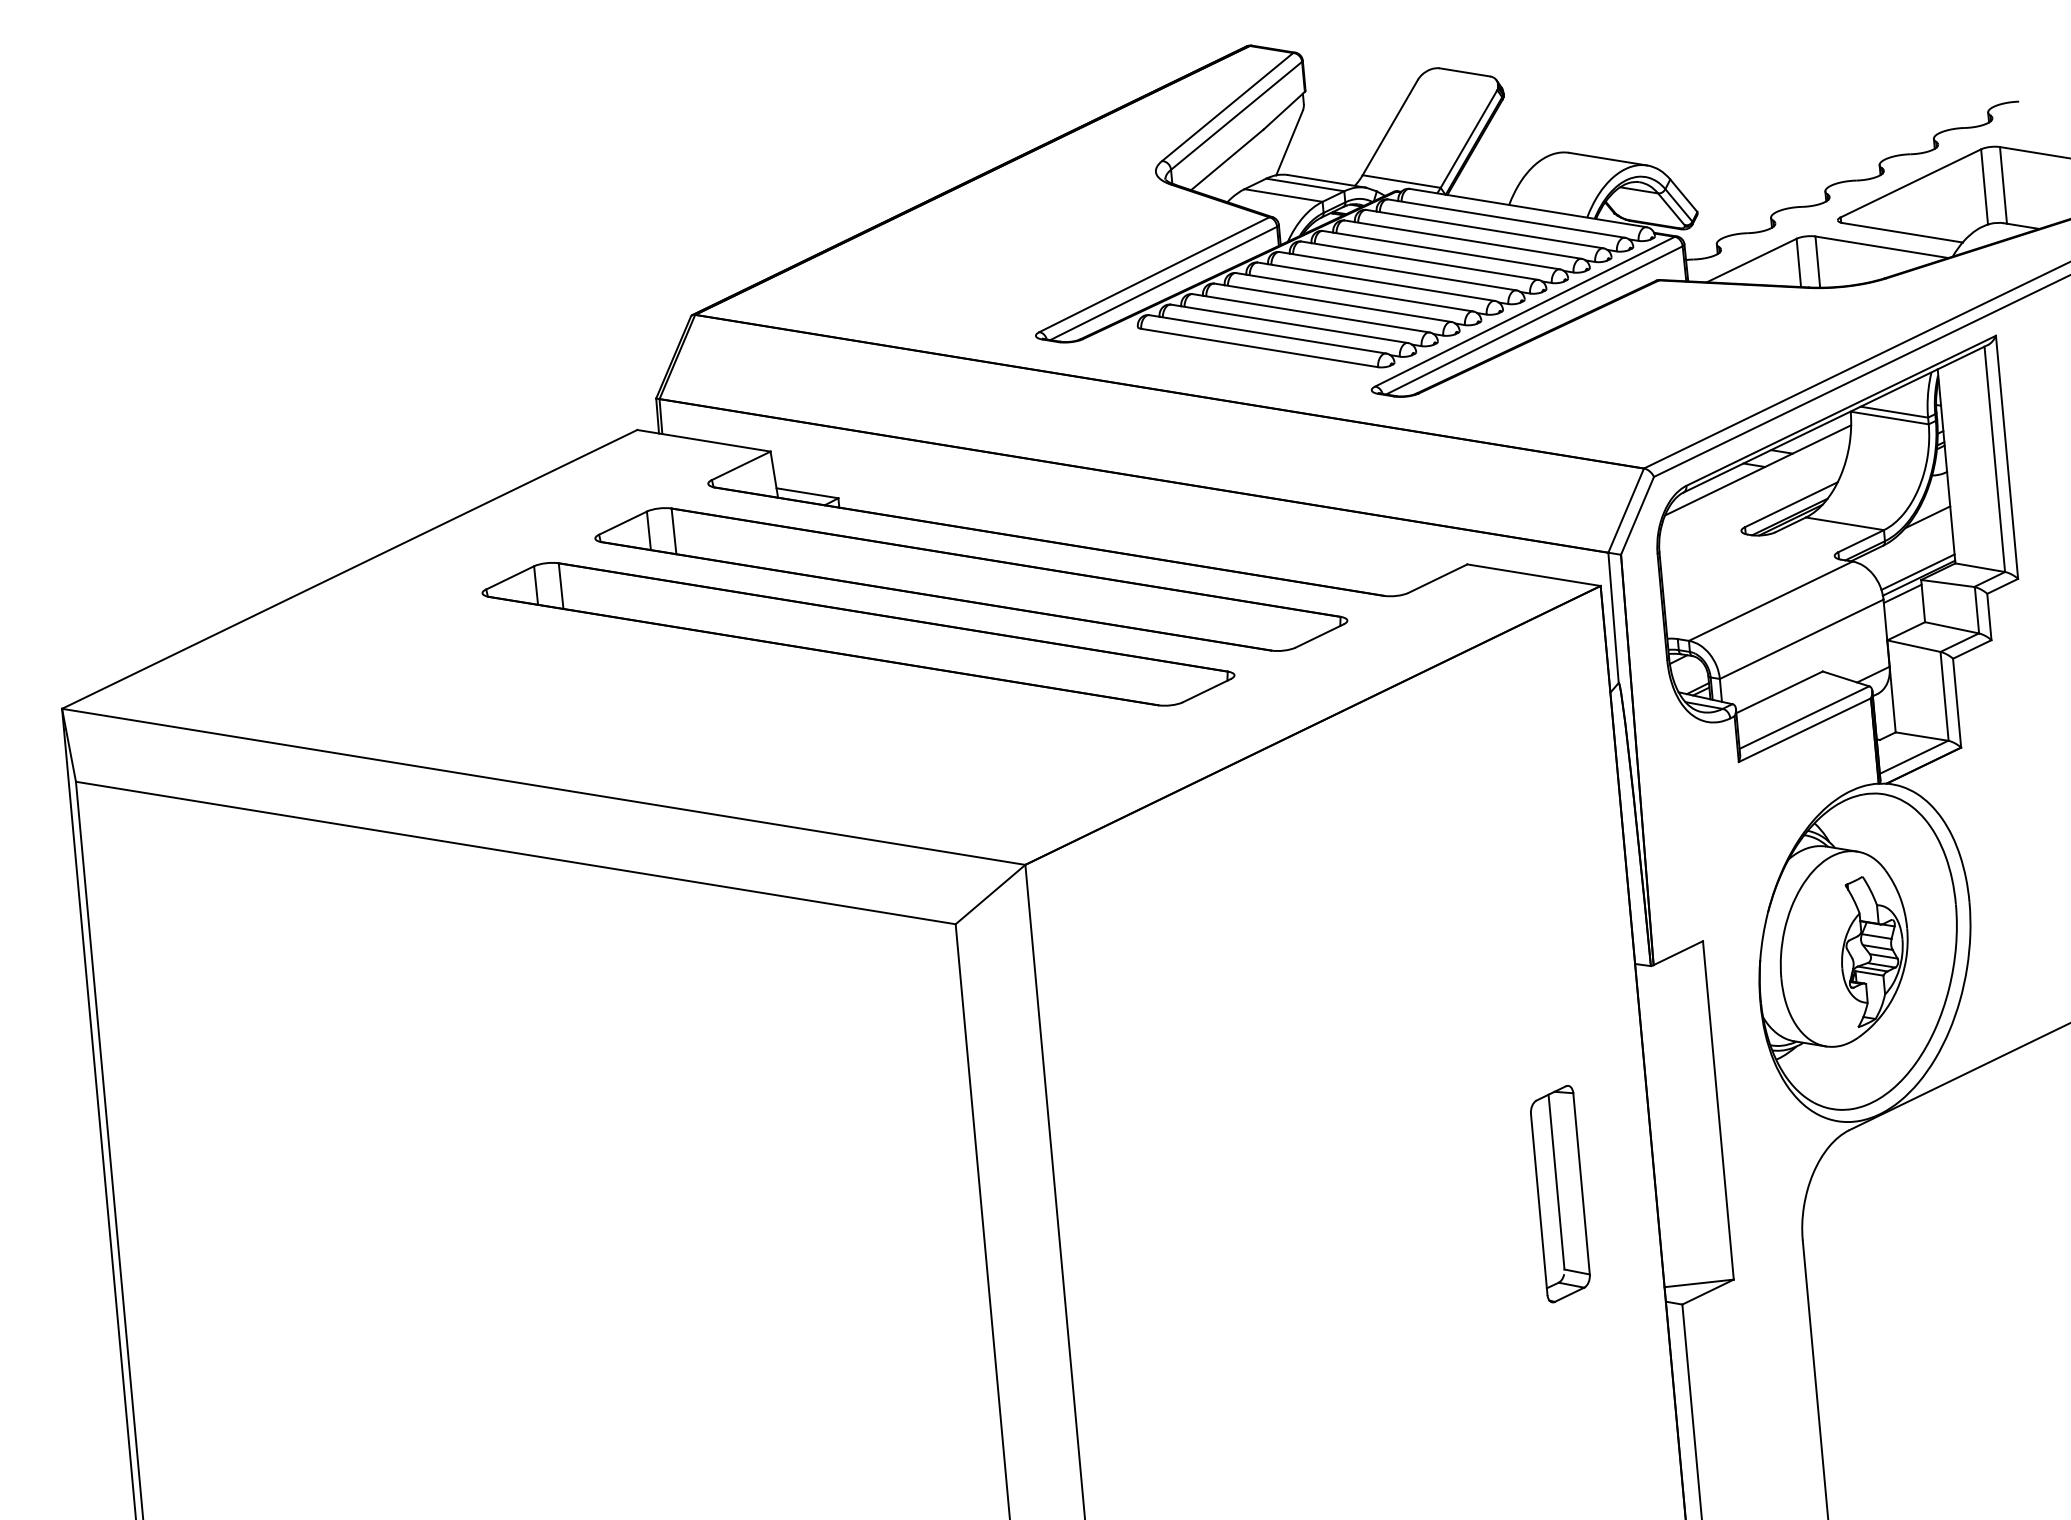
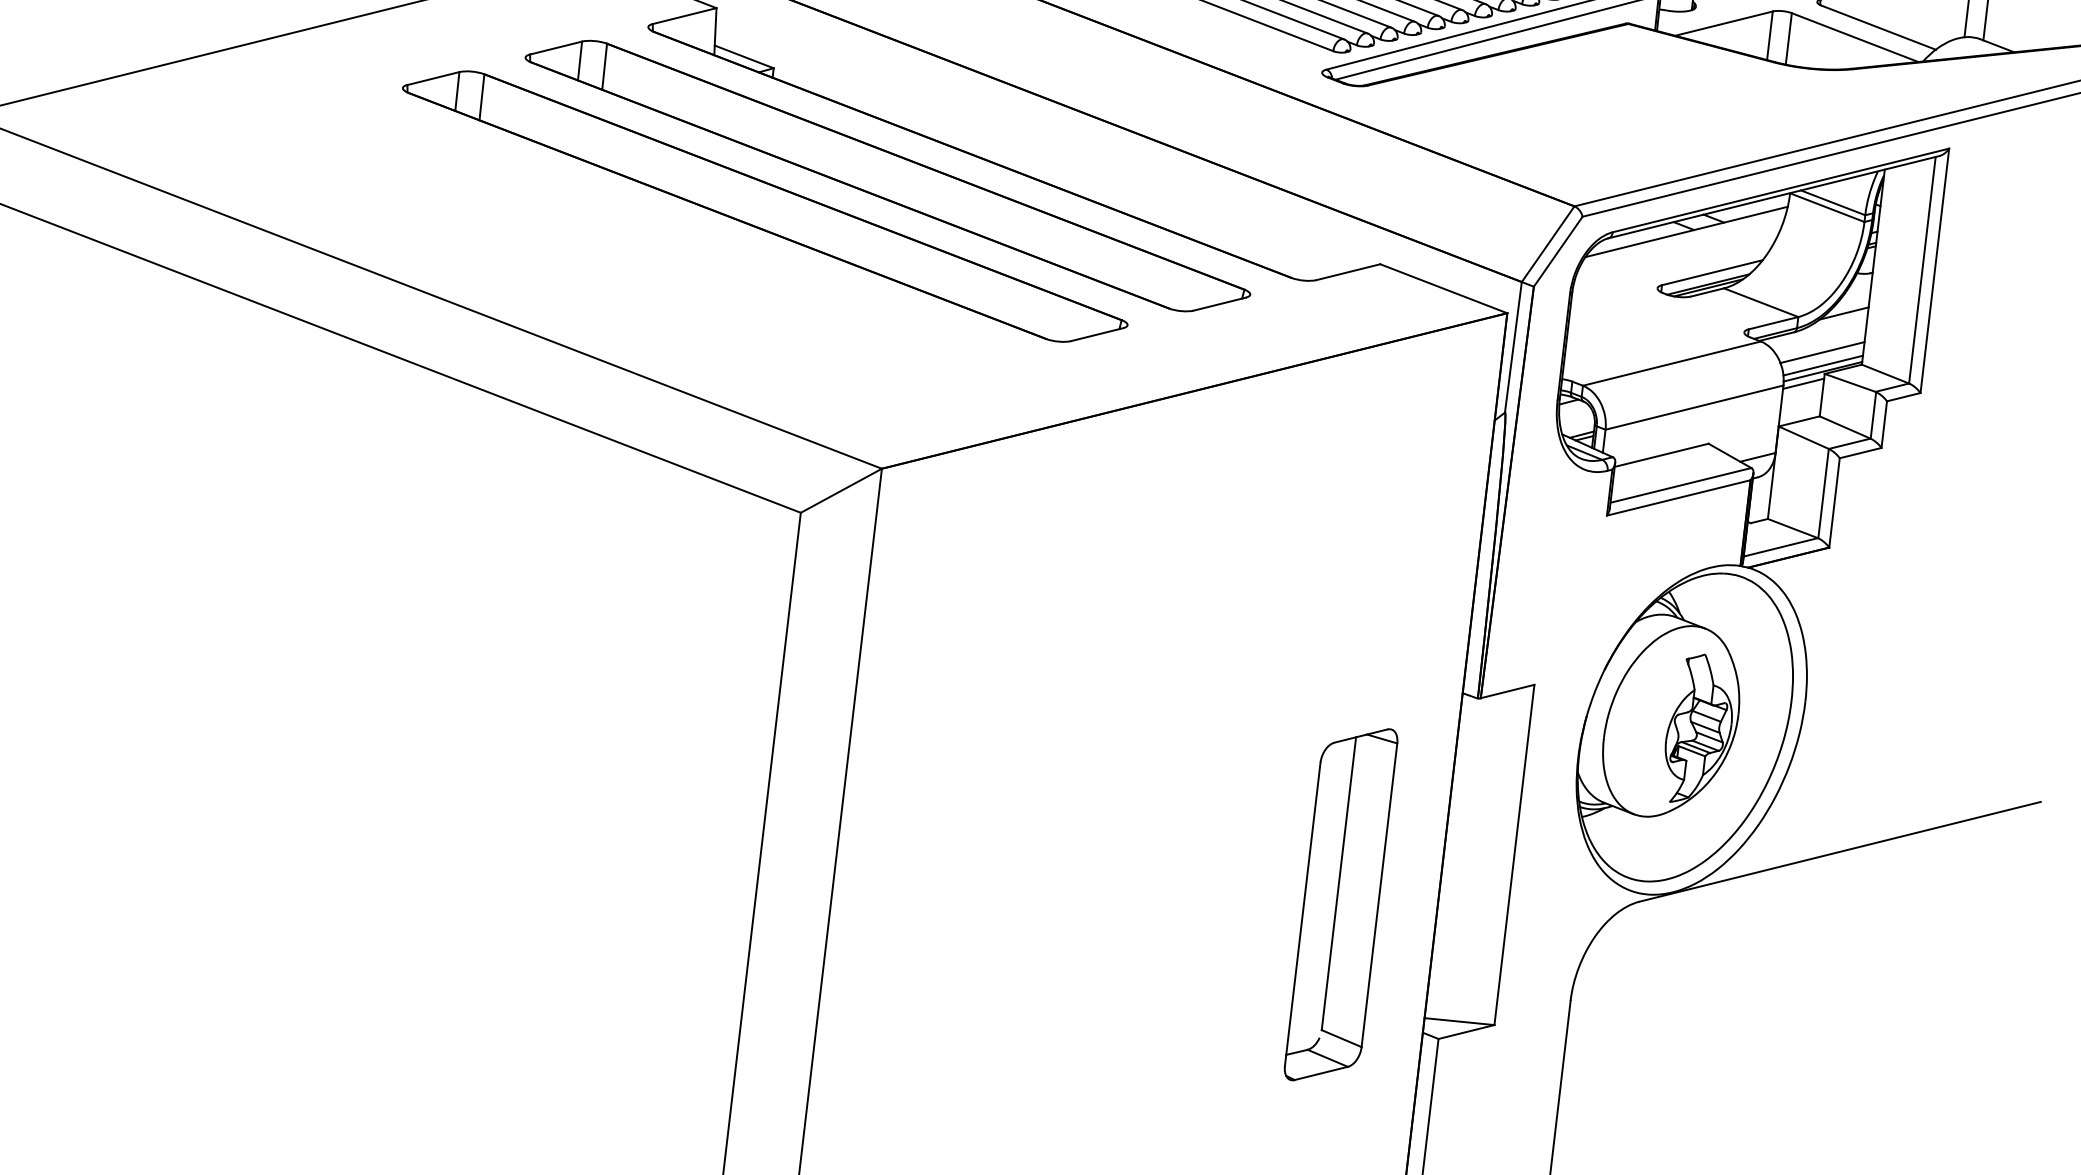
line: (1914, 559) -> (1822, 352), added
part: (1560, 1193) -> (1341, 904), size x1.67

